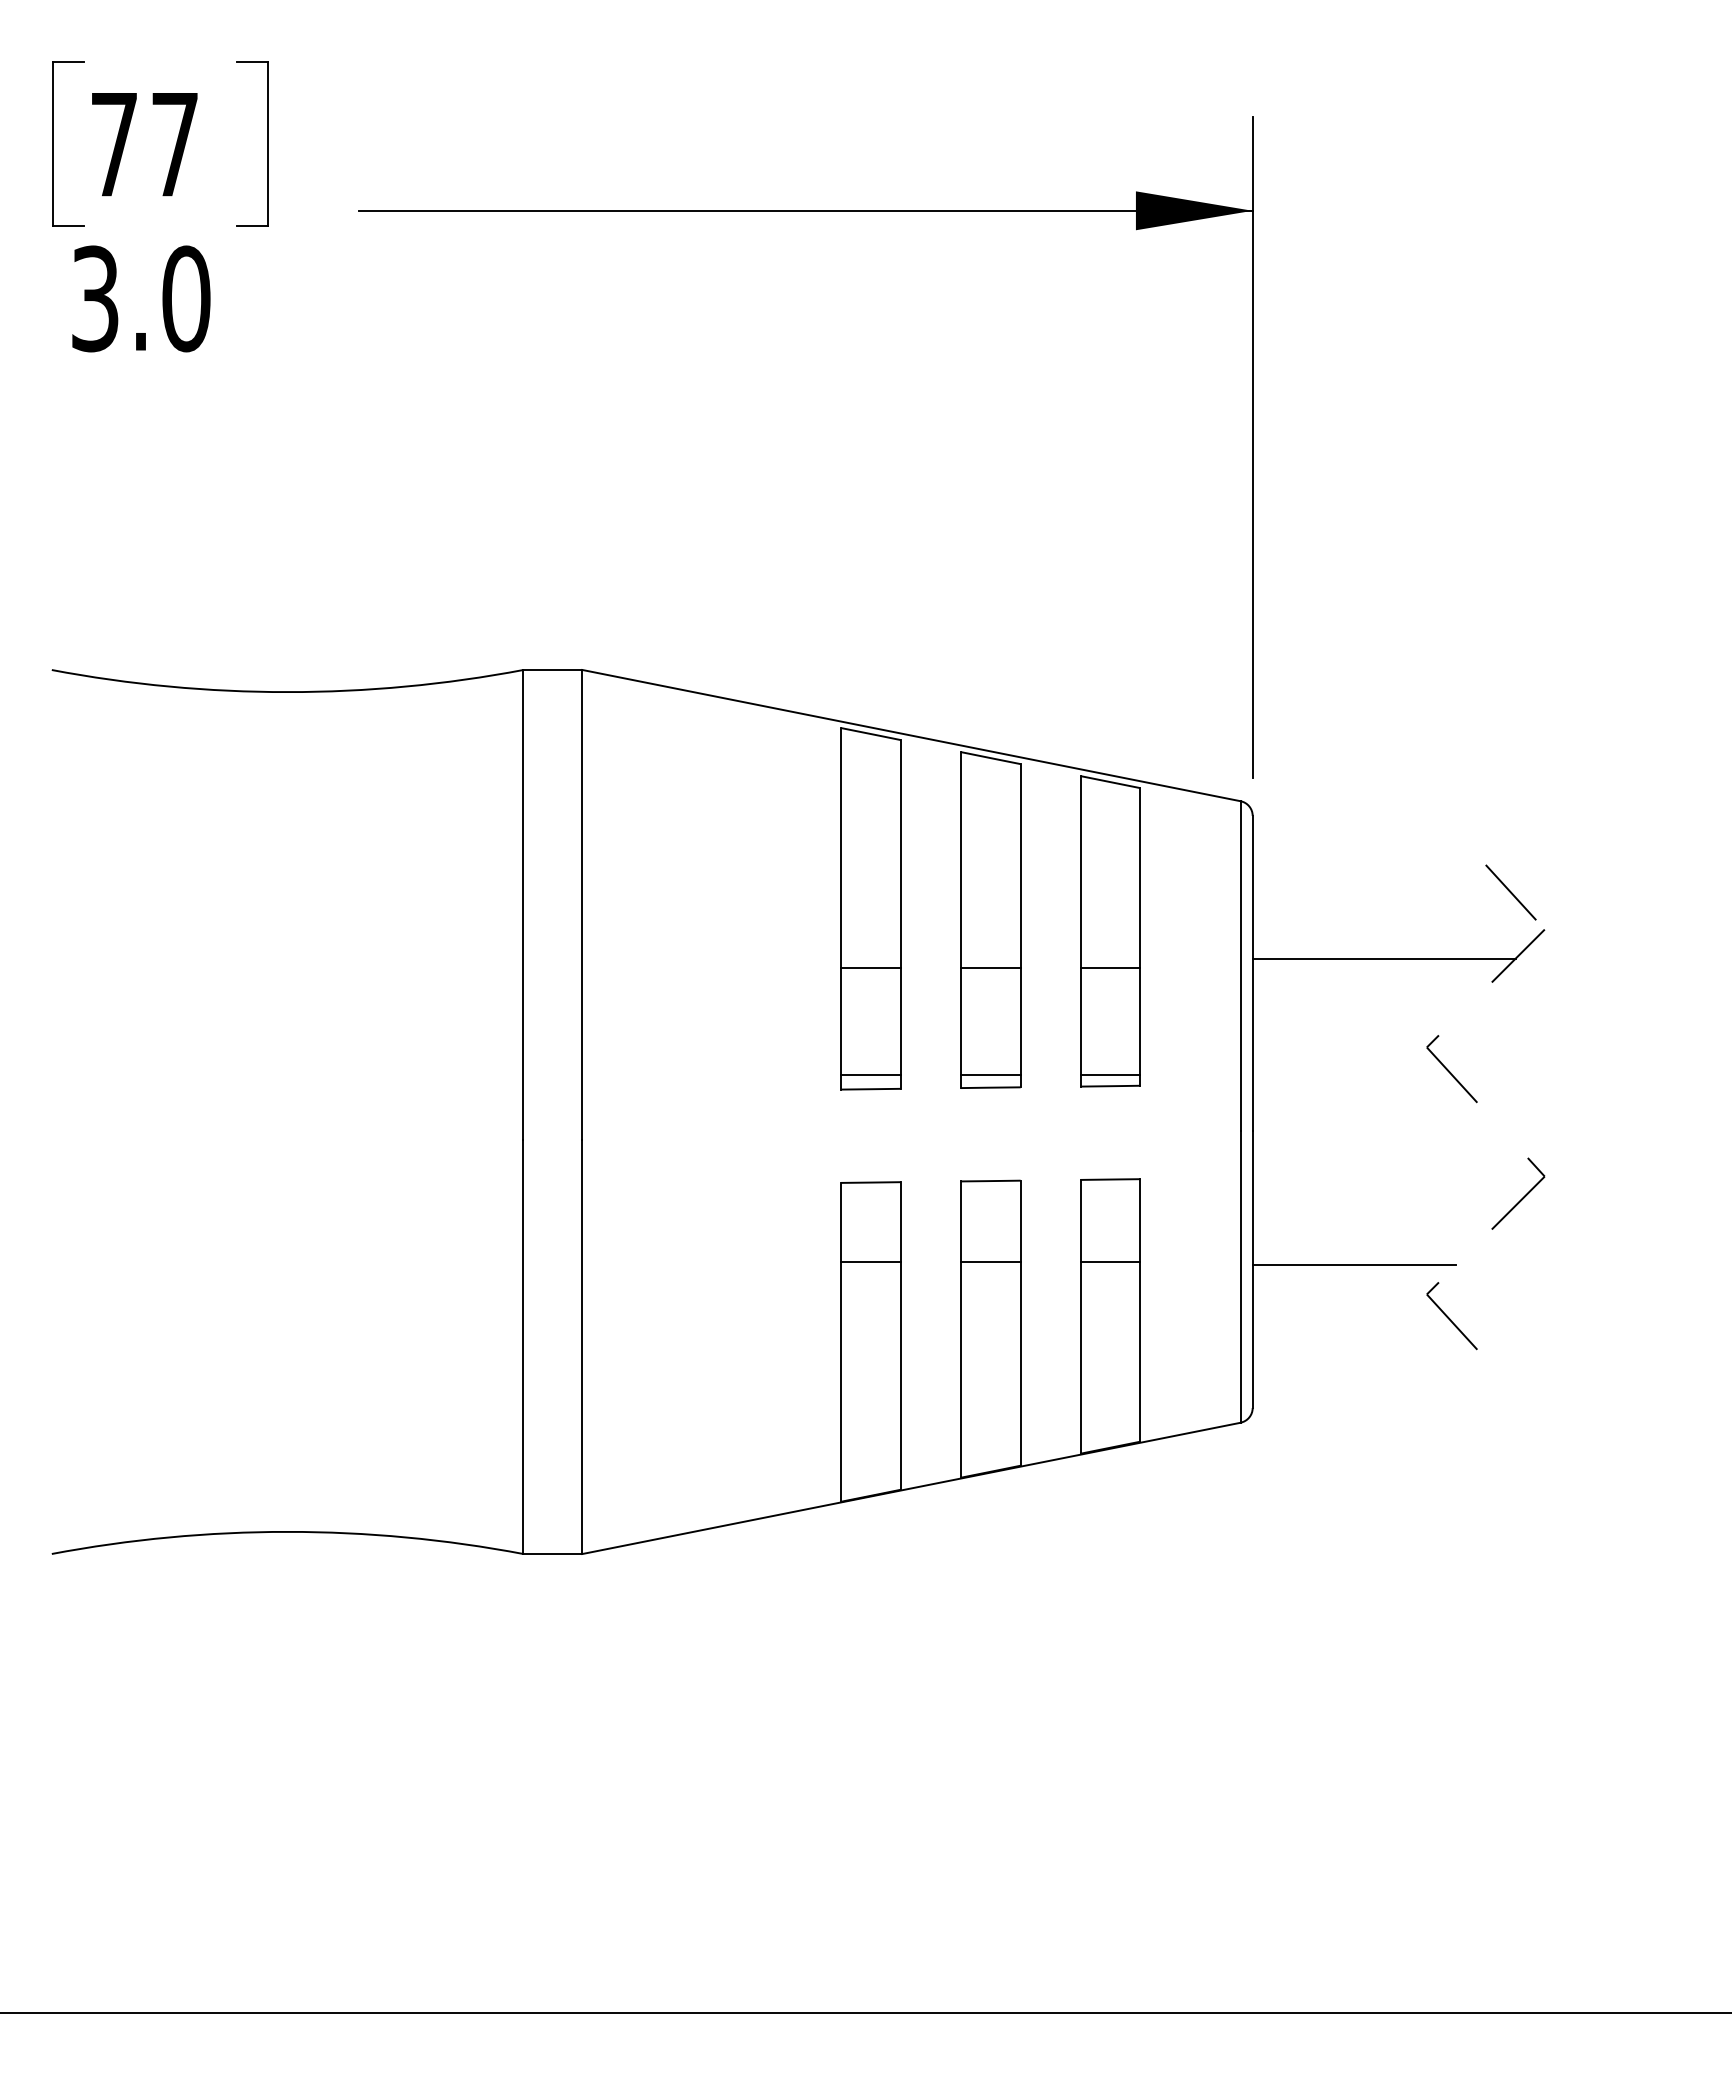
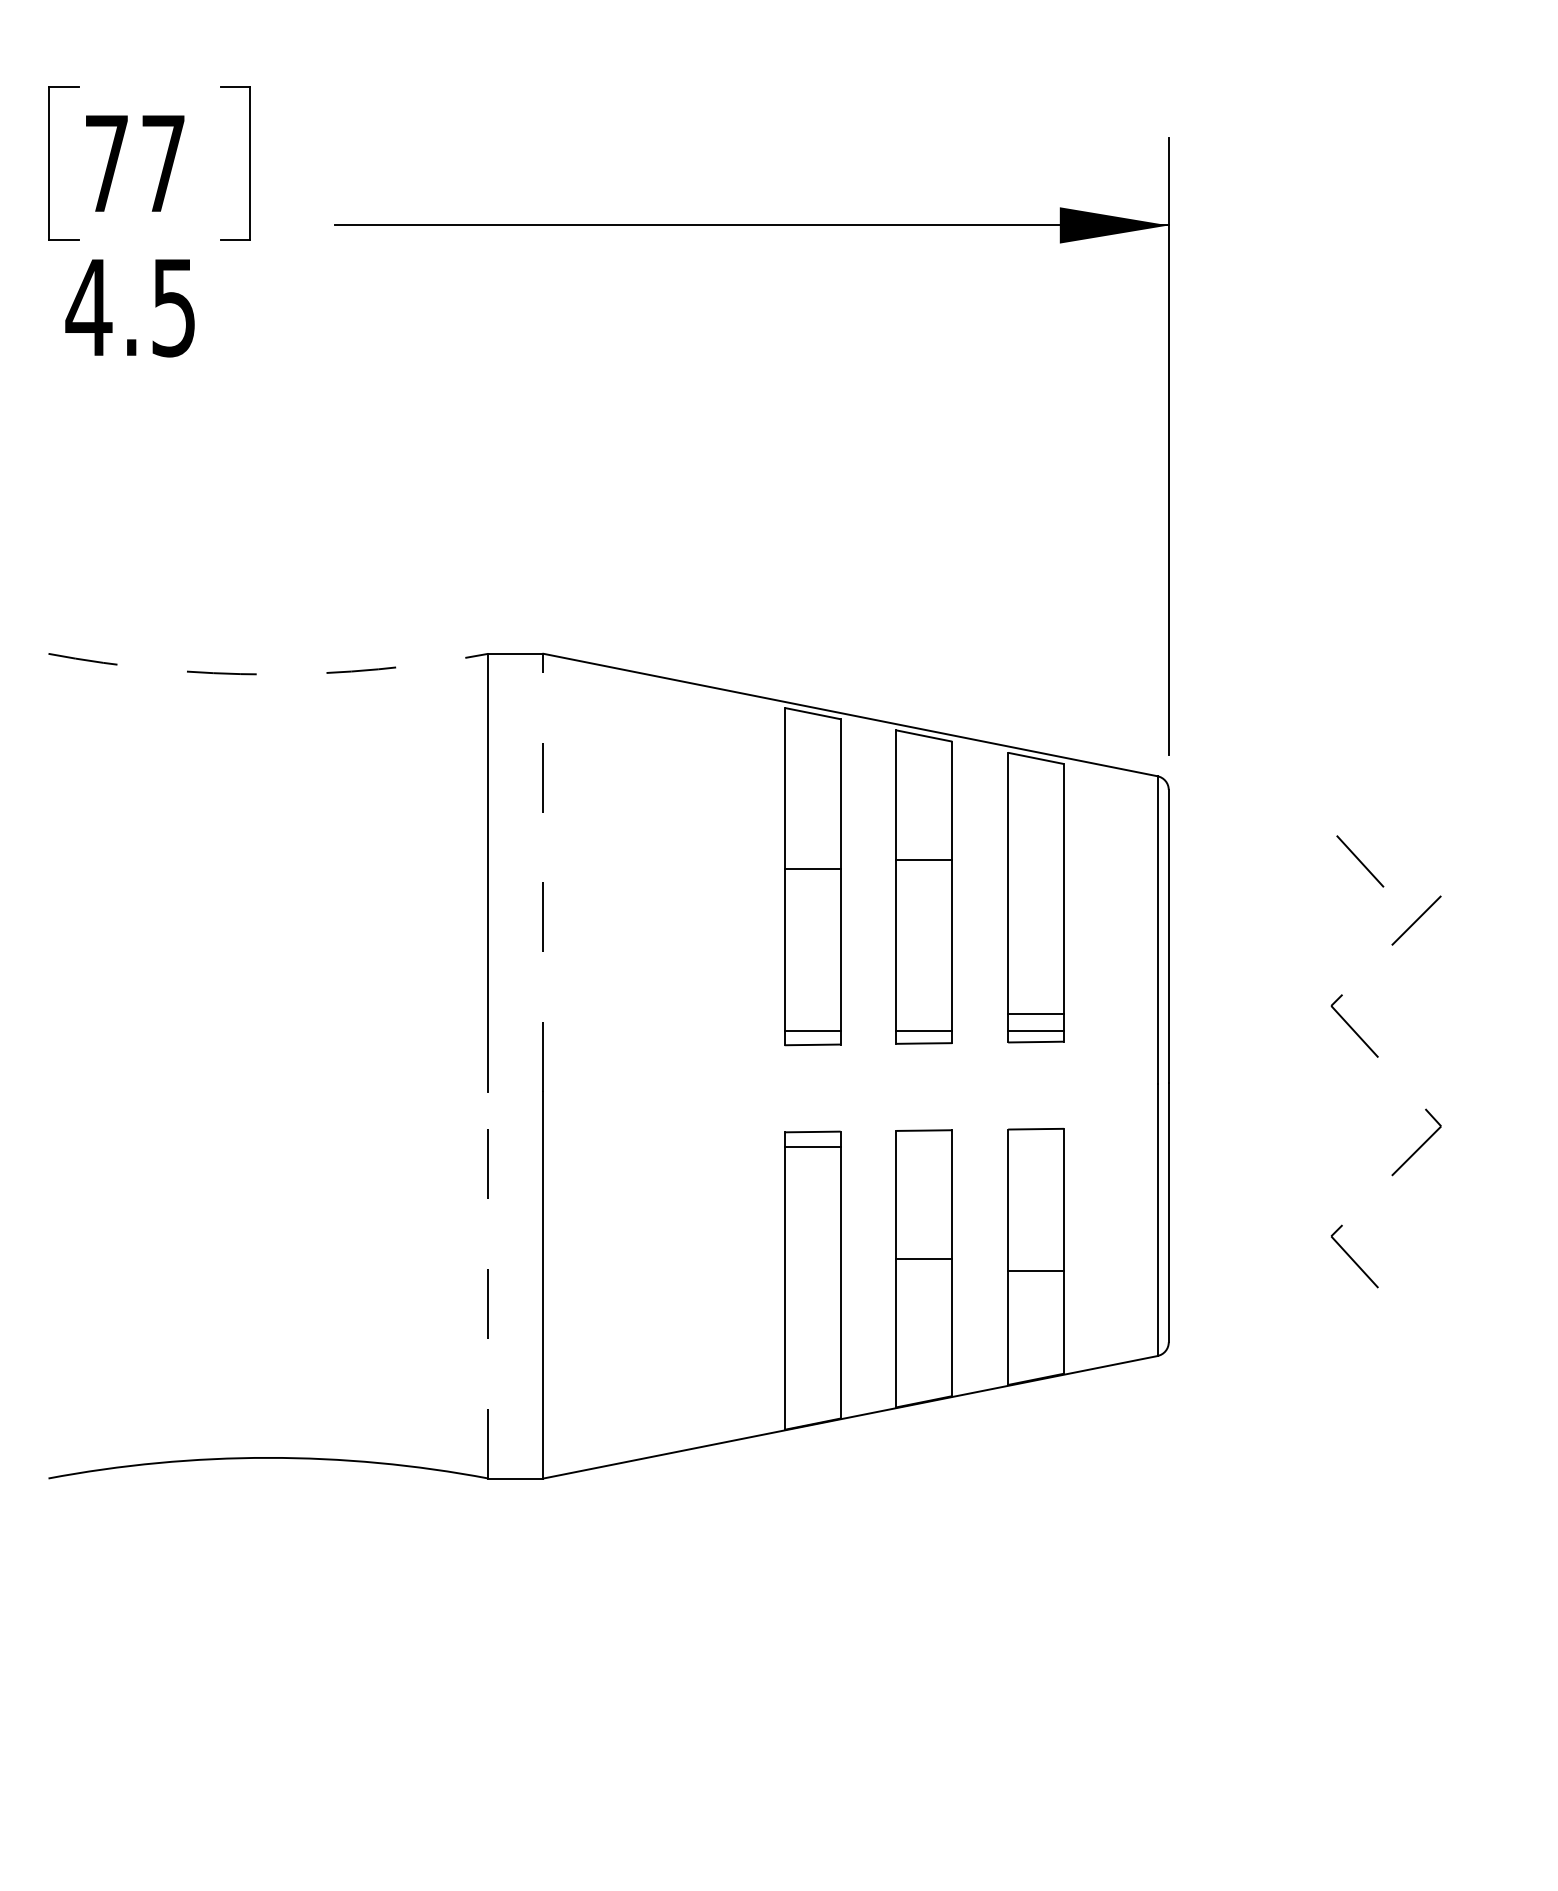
text: (139, 298) -> (130, 307), 3.0 -> 4.5
arc: (287, 692) -> (268, 674), solid -> dashed
line: (1510, 892) -> (1359, 861), moved
line: (582, 904) -> (543, 872), solid -> dashed
line: (1383, 958) -> (1290, 922), removed
line: (870, 967) -> (812, 868), moved
line: (990, 967) -> (924, 859), moved
line: (1110, 967) -> (1036, 1013), moved
line: (870, 1262) -> (812, 1147), moved
line: (990, 1262) -> (924, 1259), moved
line: (1110, 1262) -> (1036, 1270), moved
line: (1353, 1265) -> (1262, 1209), removed
line: (523, 1346) -> (488, 1284), solid -> dashed

